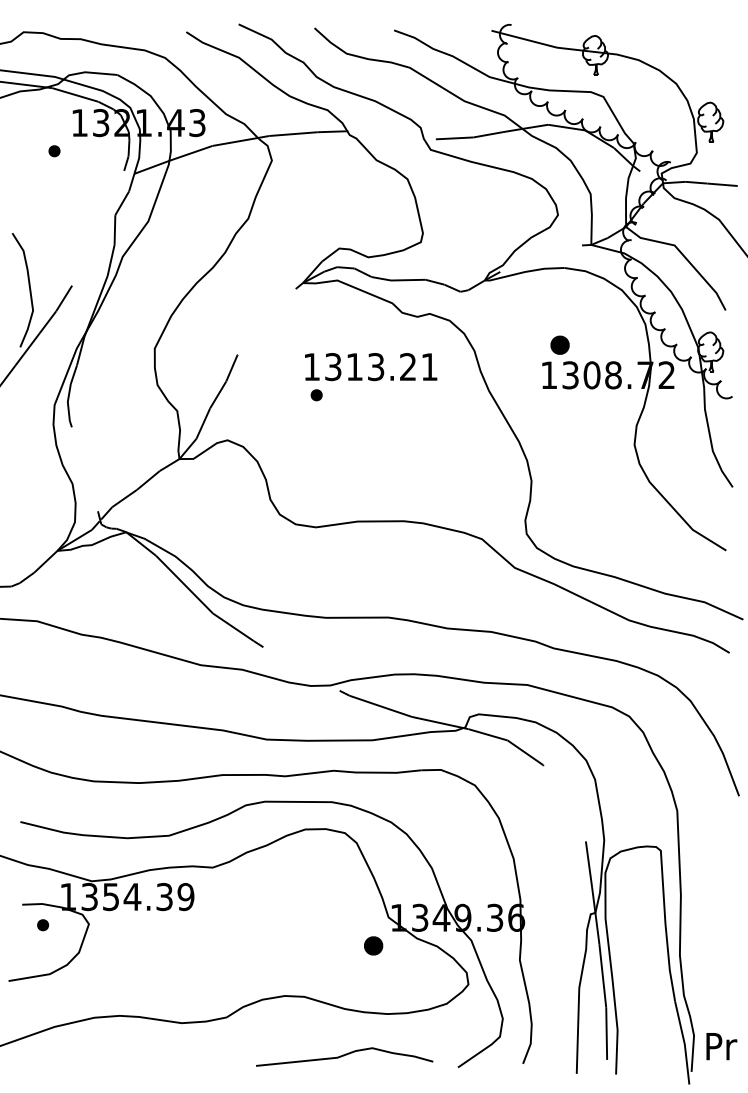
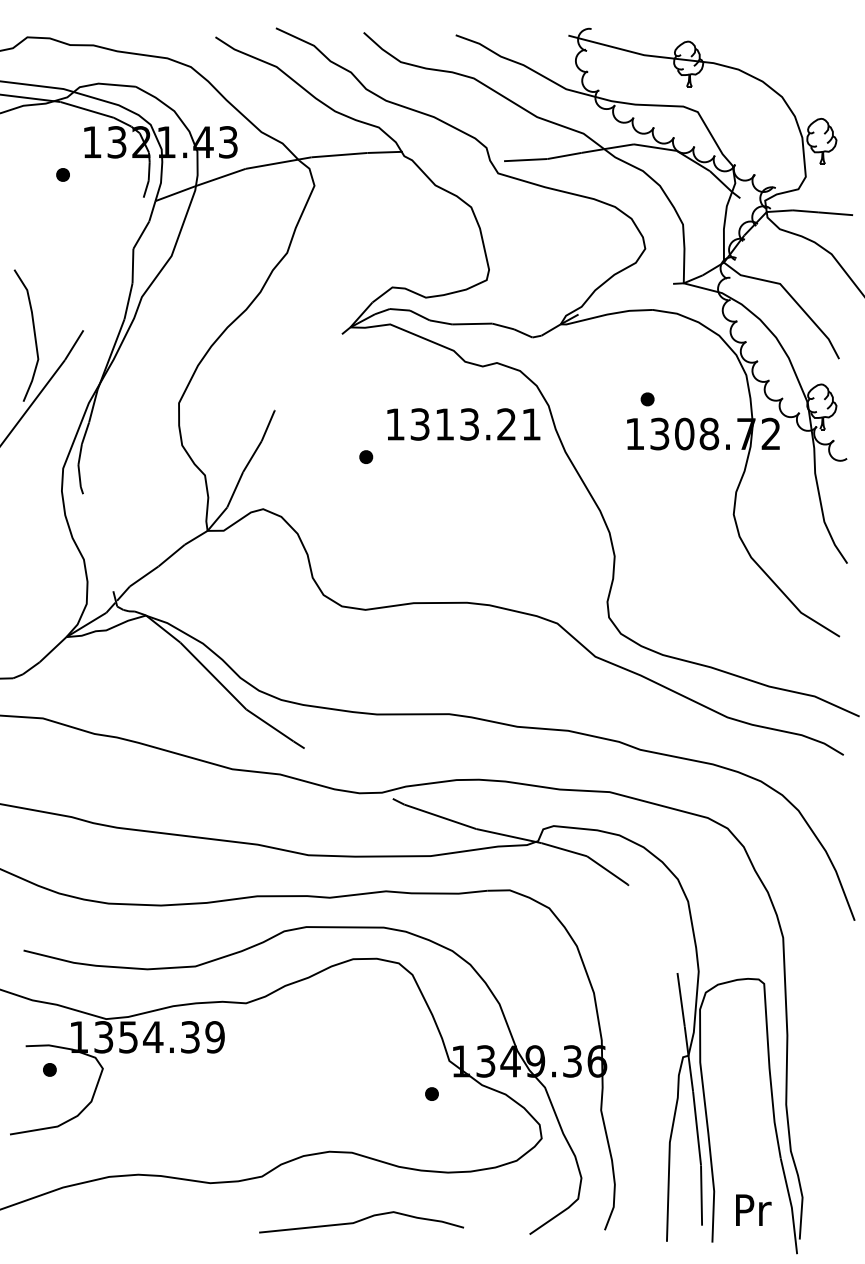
part: (559, 345) -> (646, 399), size x0.62
text: (371, 367) -> (464, 425), moved
part: (373, 946) -> (431, 1094), size x0.62
text: (721, 1046) -> (753, 1210), moved
curve: (344, 1056) -> (361, 1221), moved

